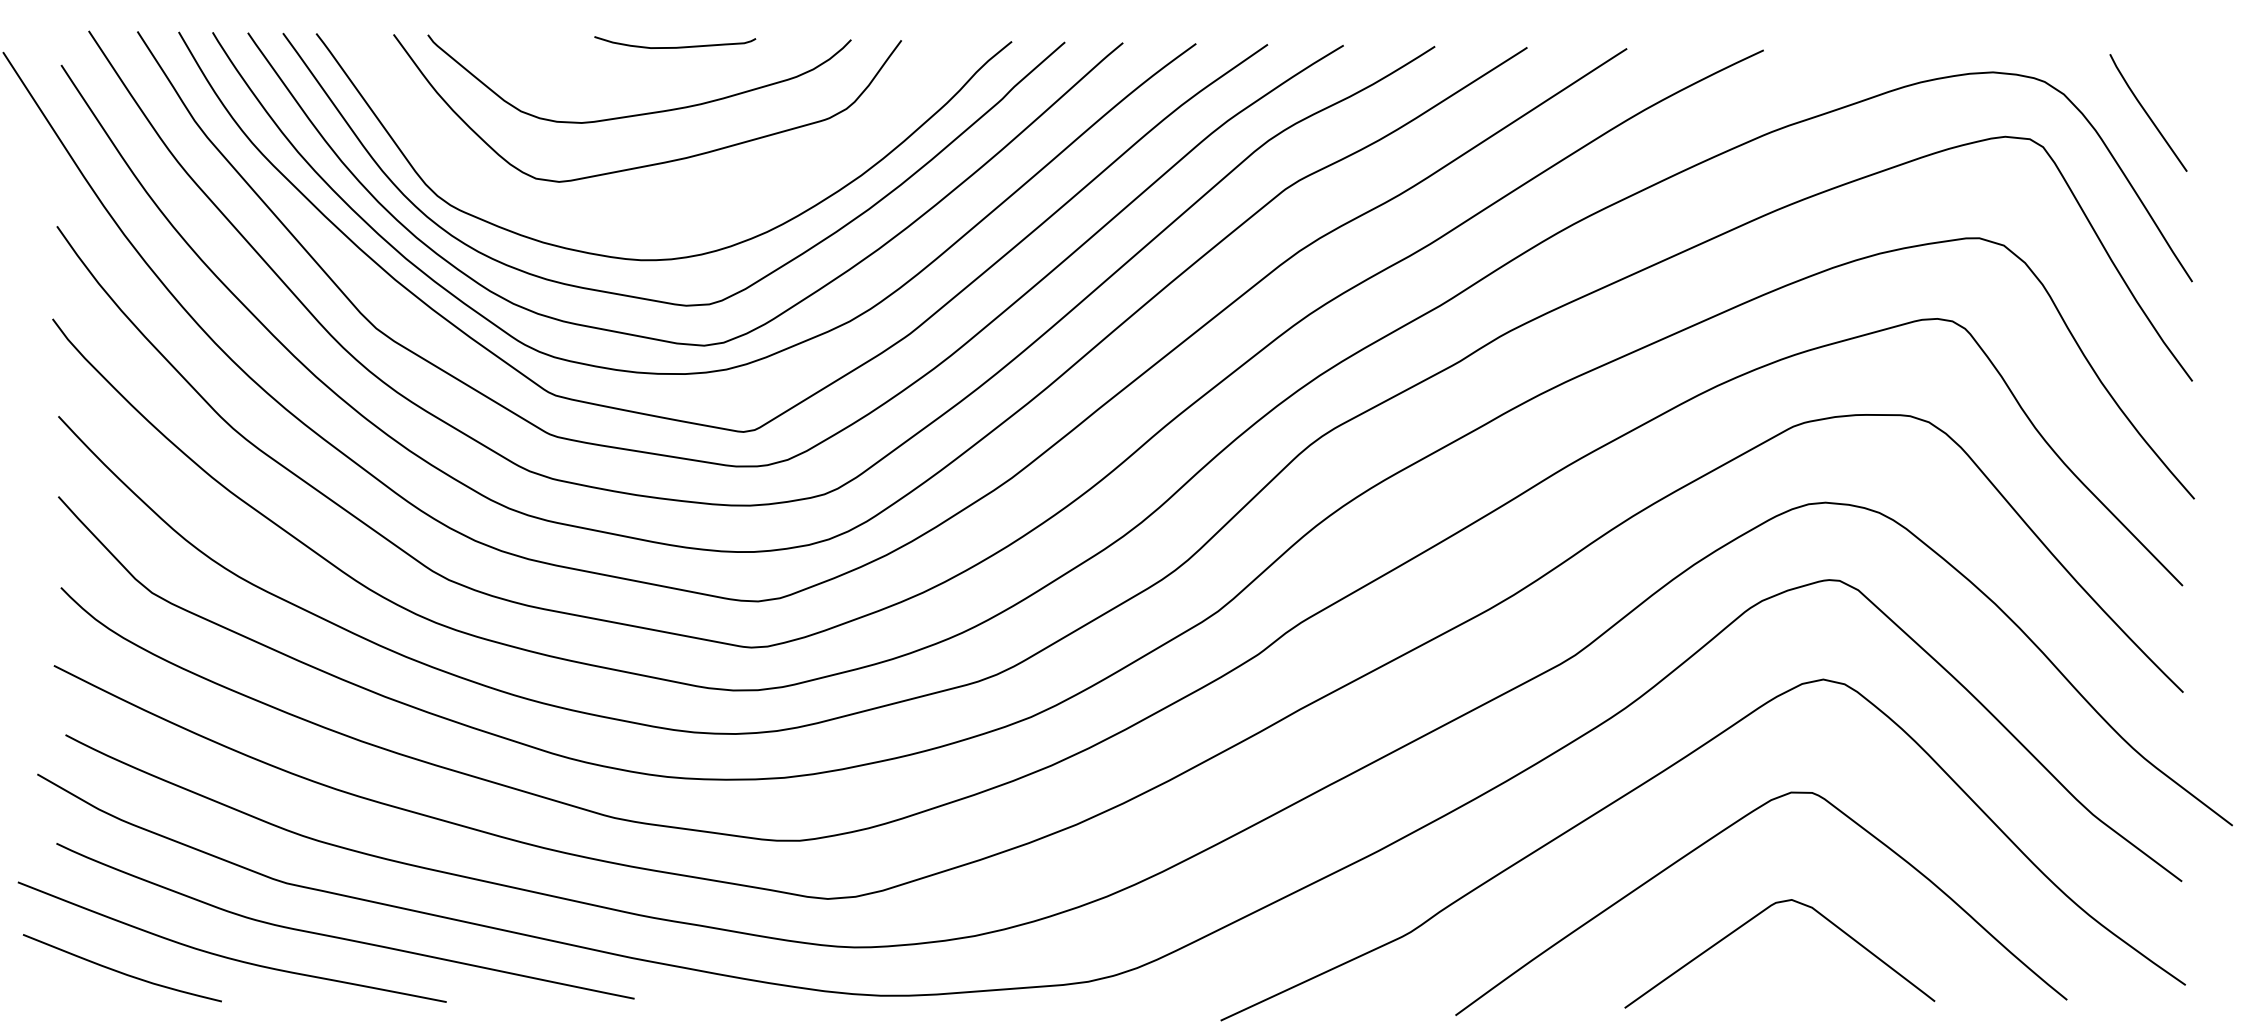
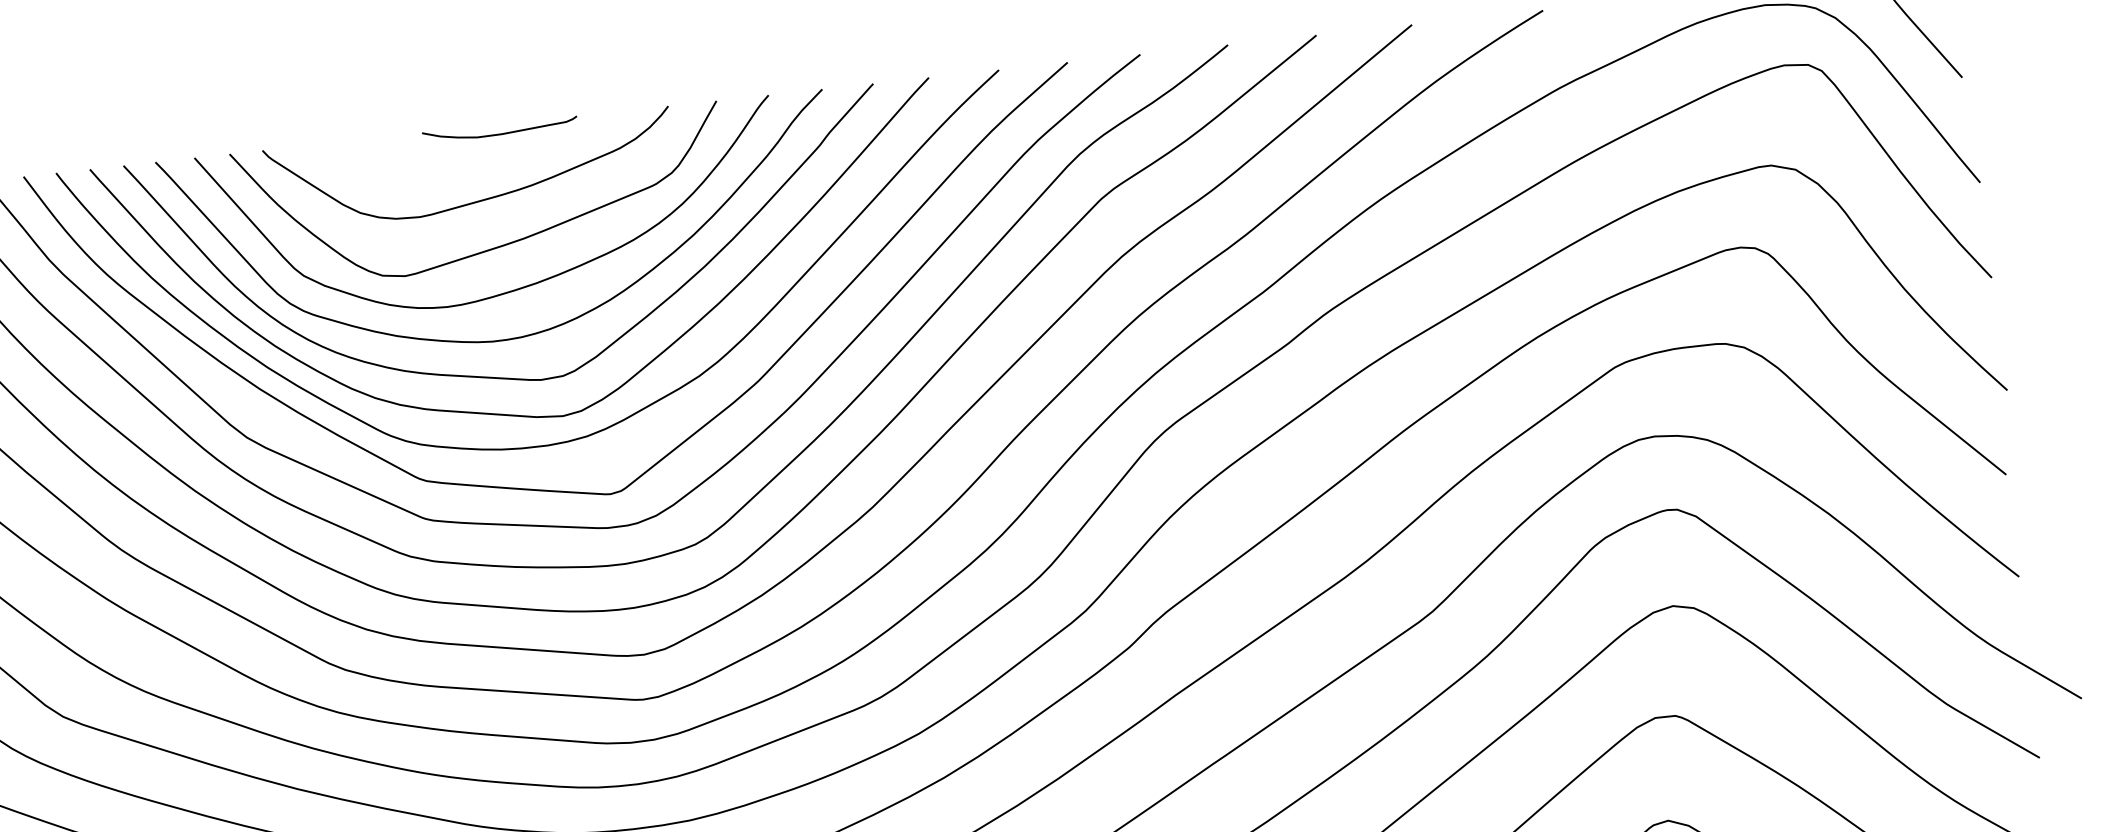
curve: (672, 208) -> (516, 288), added

